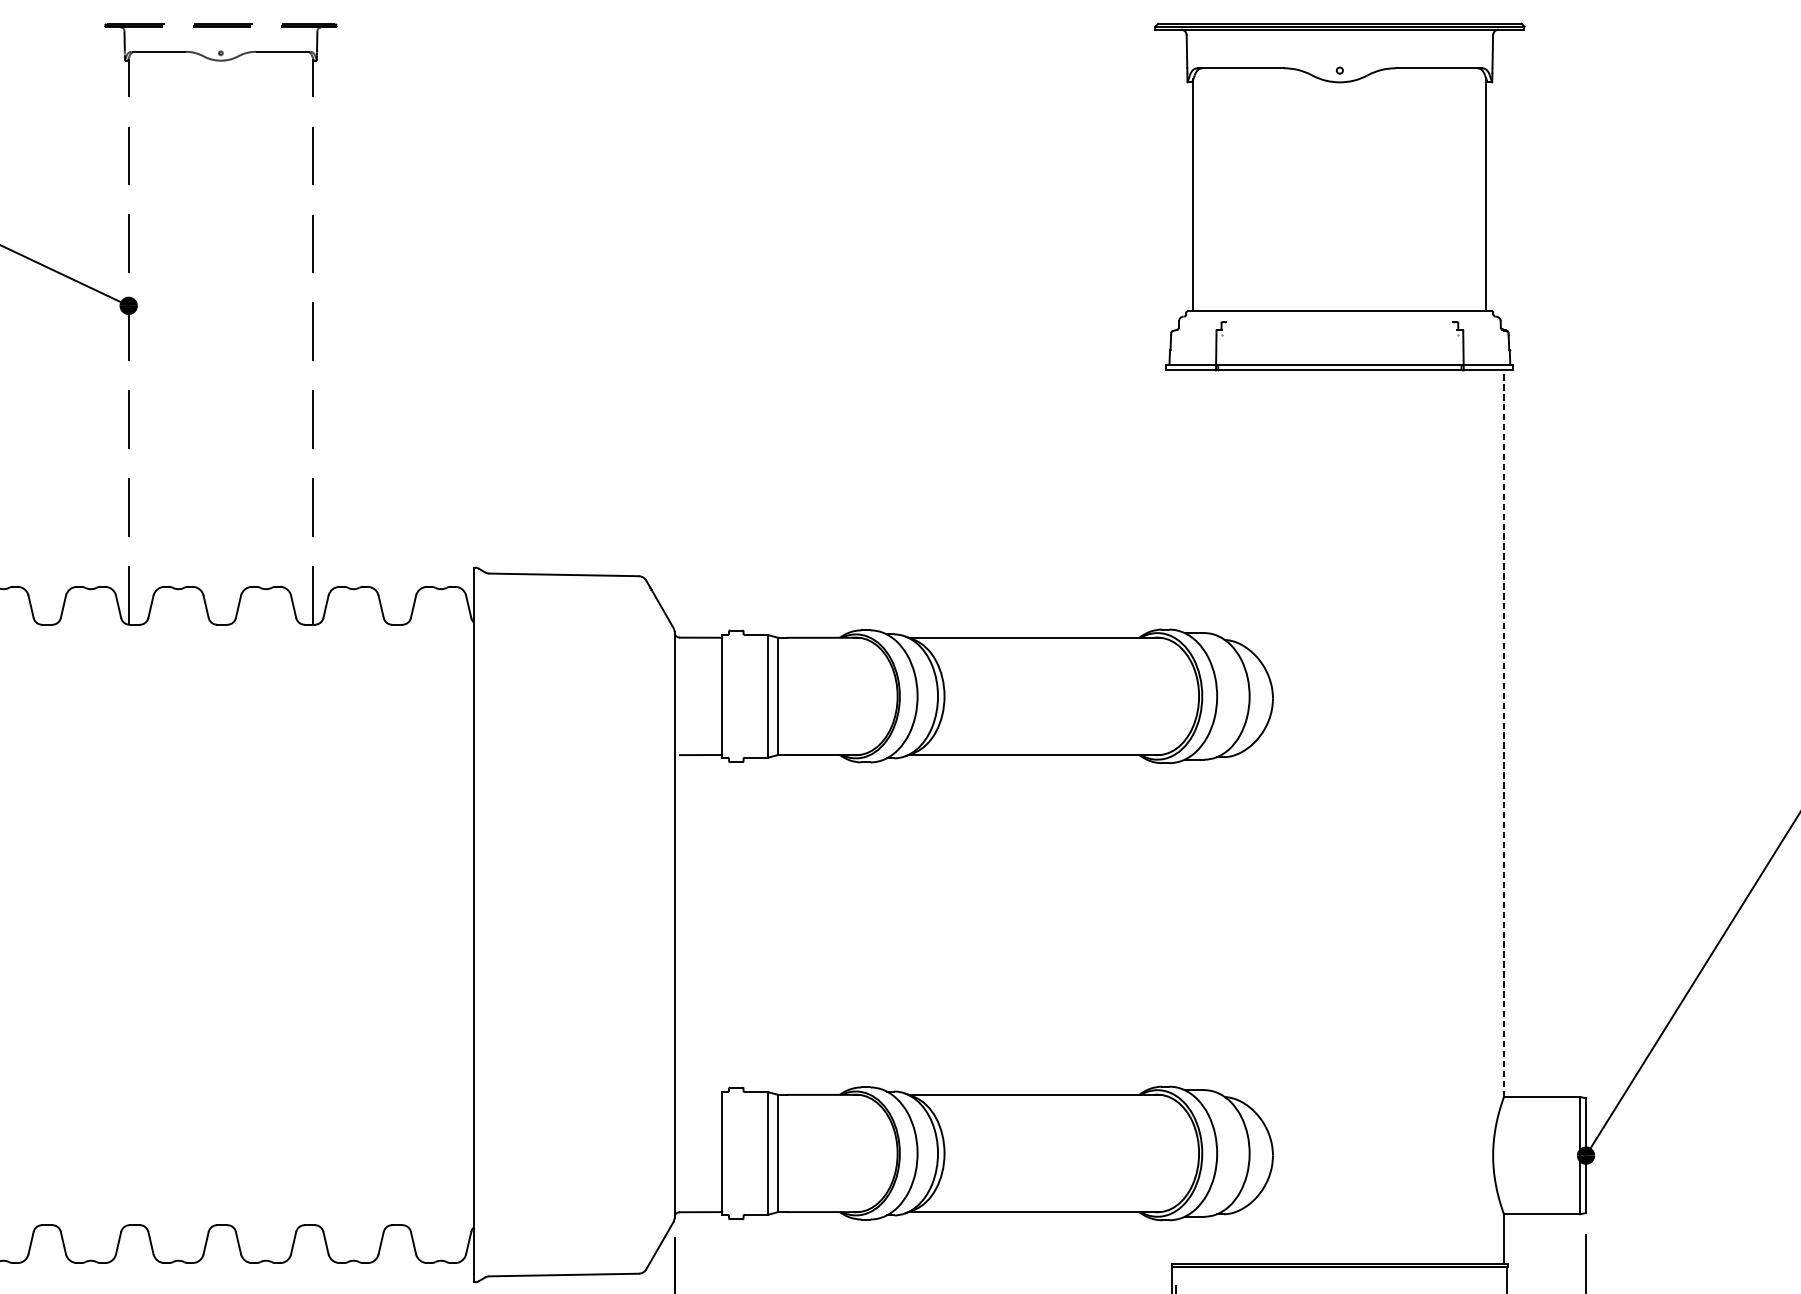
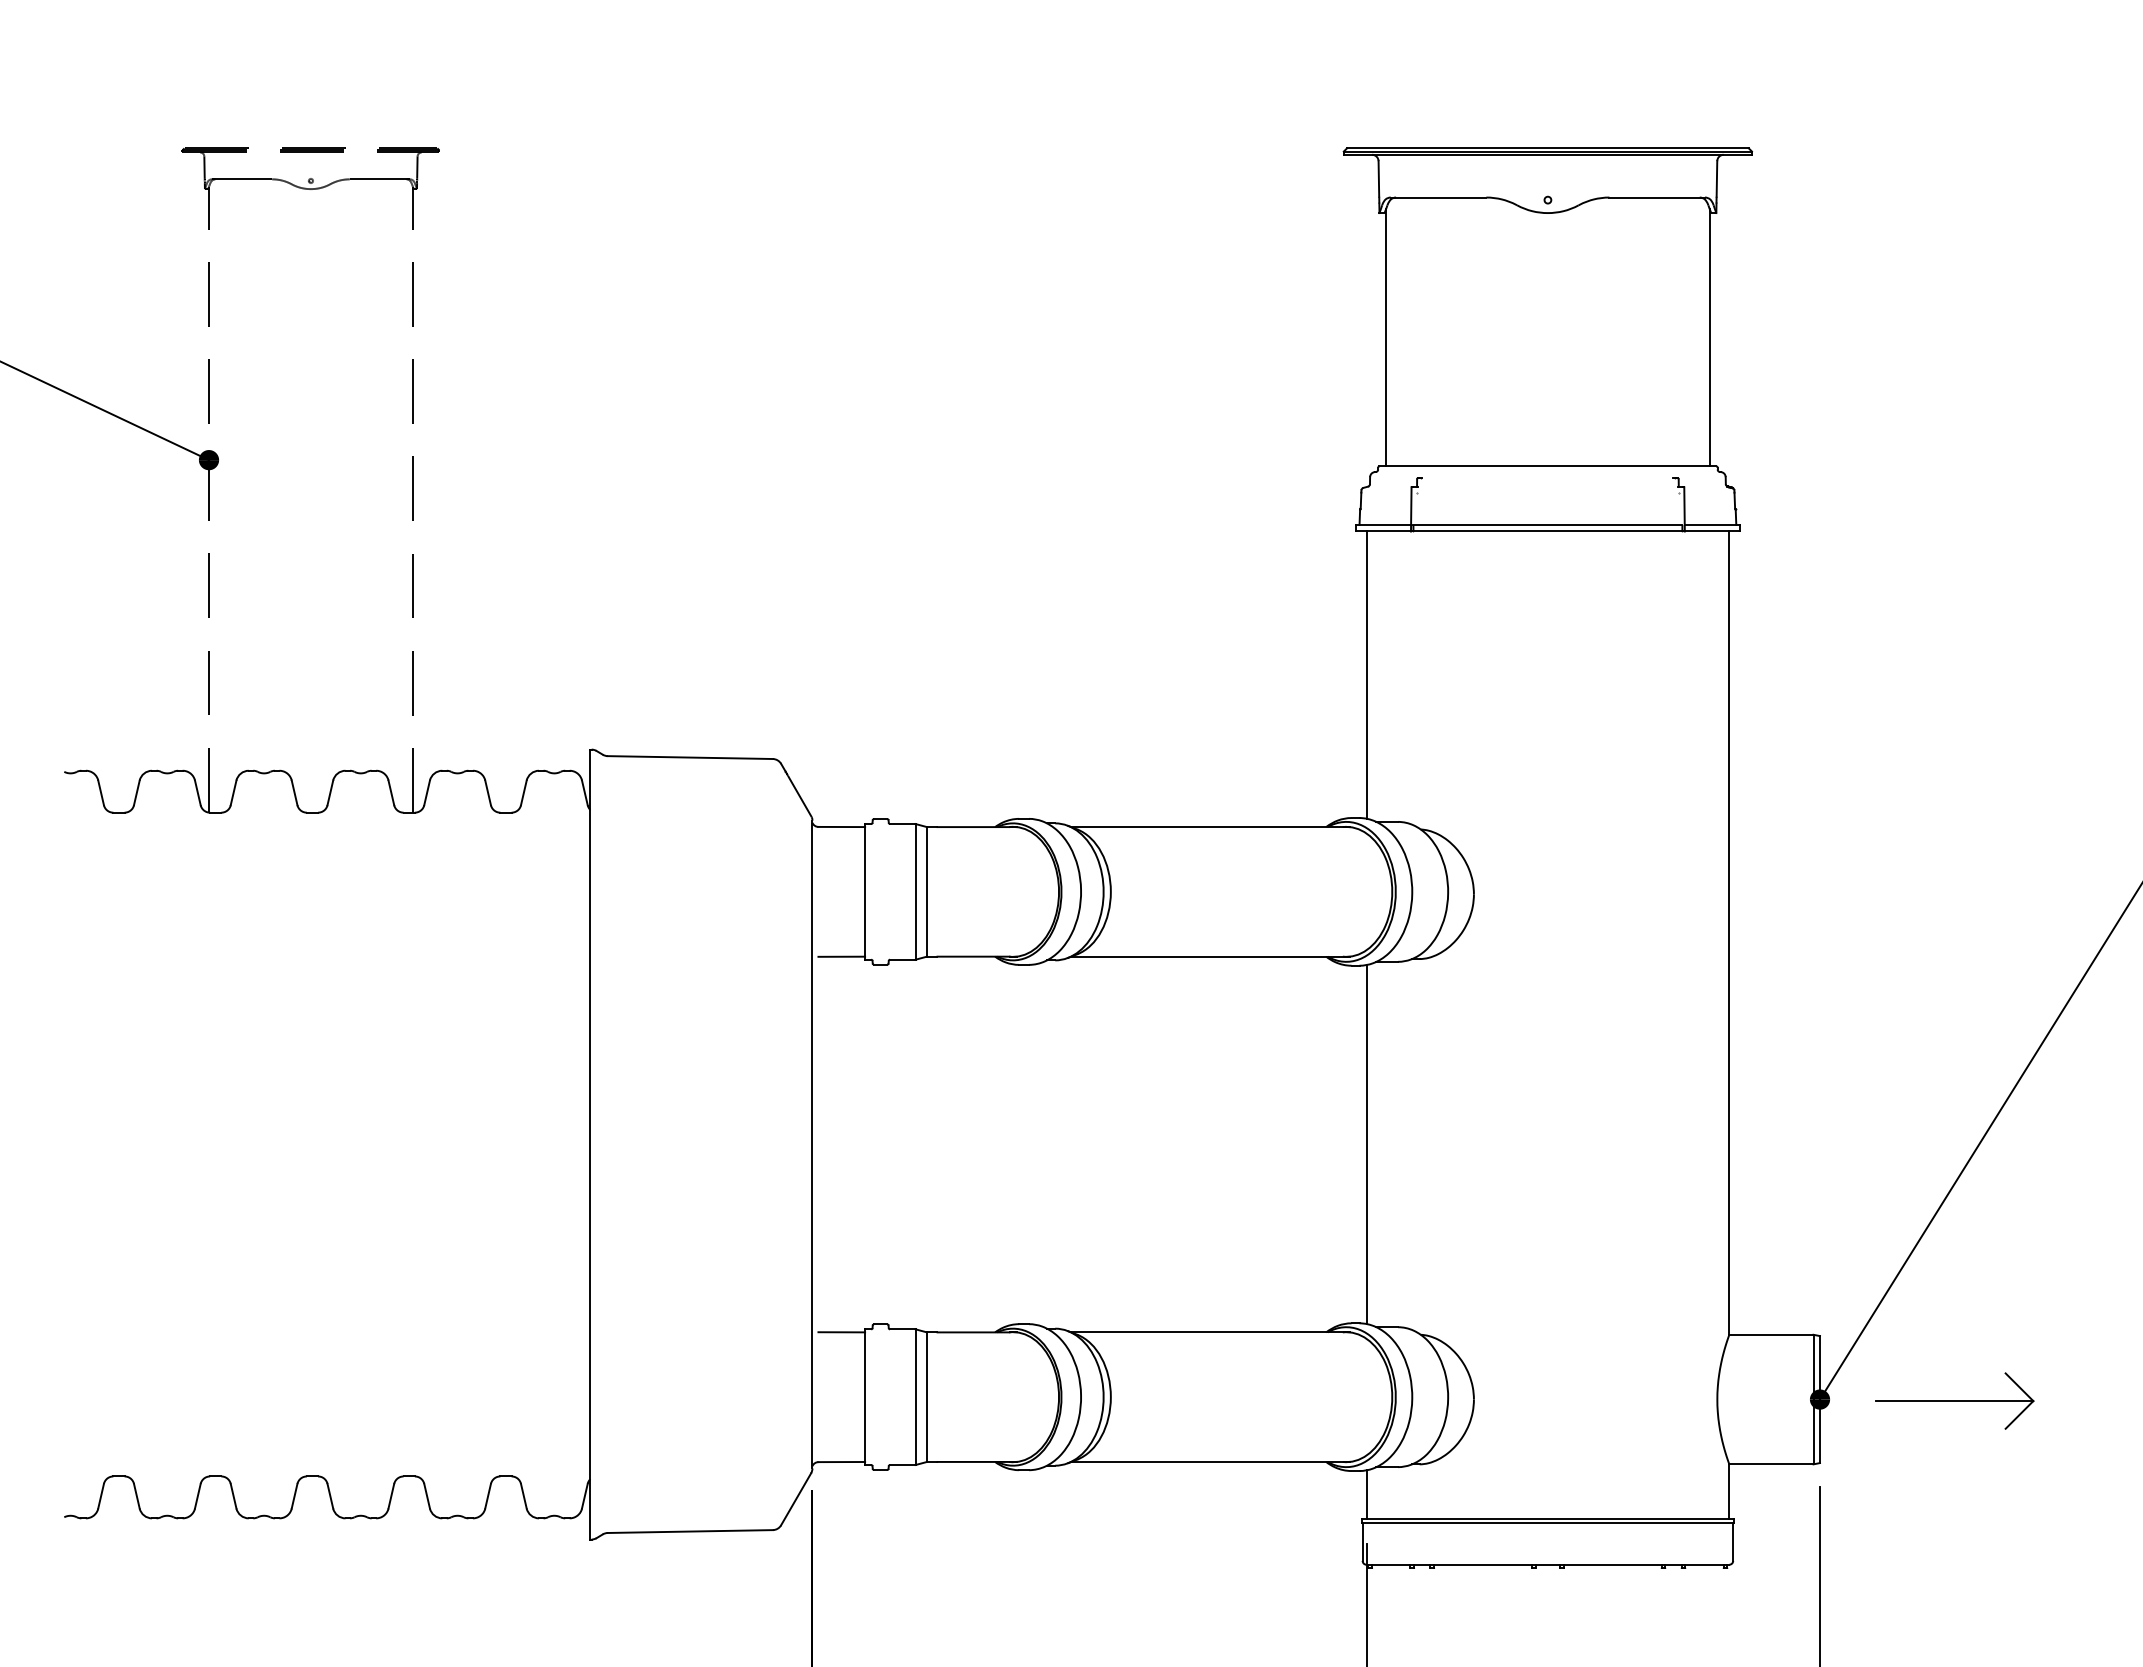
line: (1175, 499) -> (1366, 674), added
line: (1504, 734) -> (1729, 933), dashed -> solid
line: (1175, 924) -> (1366, 1144), added
line: (700, 1094) -> (841, 1332), added
part: (1707, 1156) -> (1954, 1400), added
line: (1175, 1241) -> (1366, 1494), added

